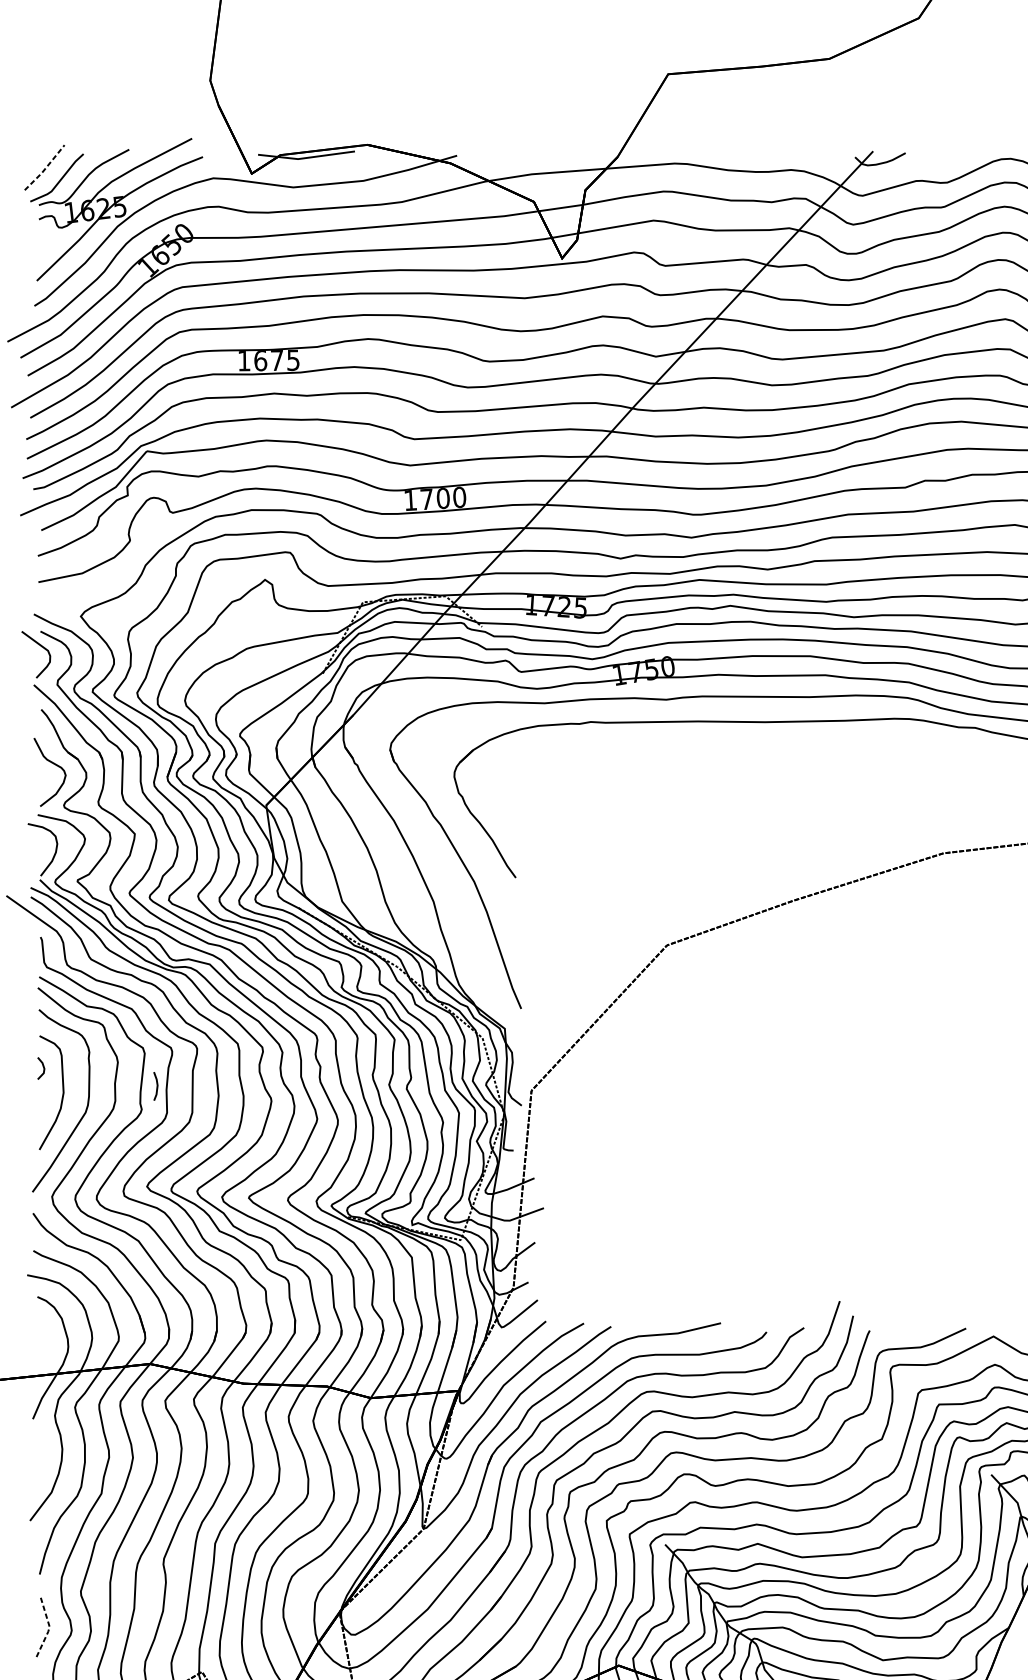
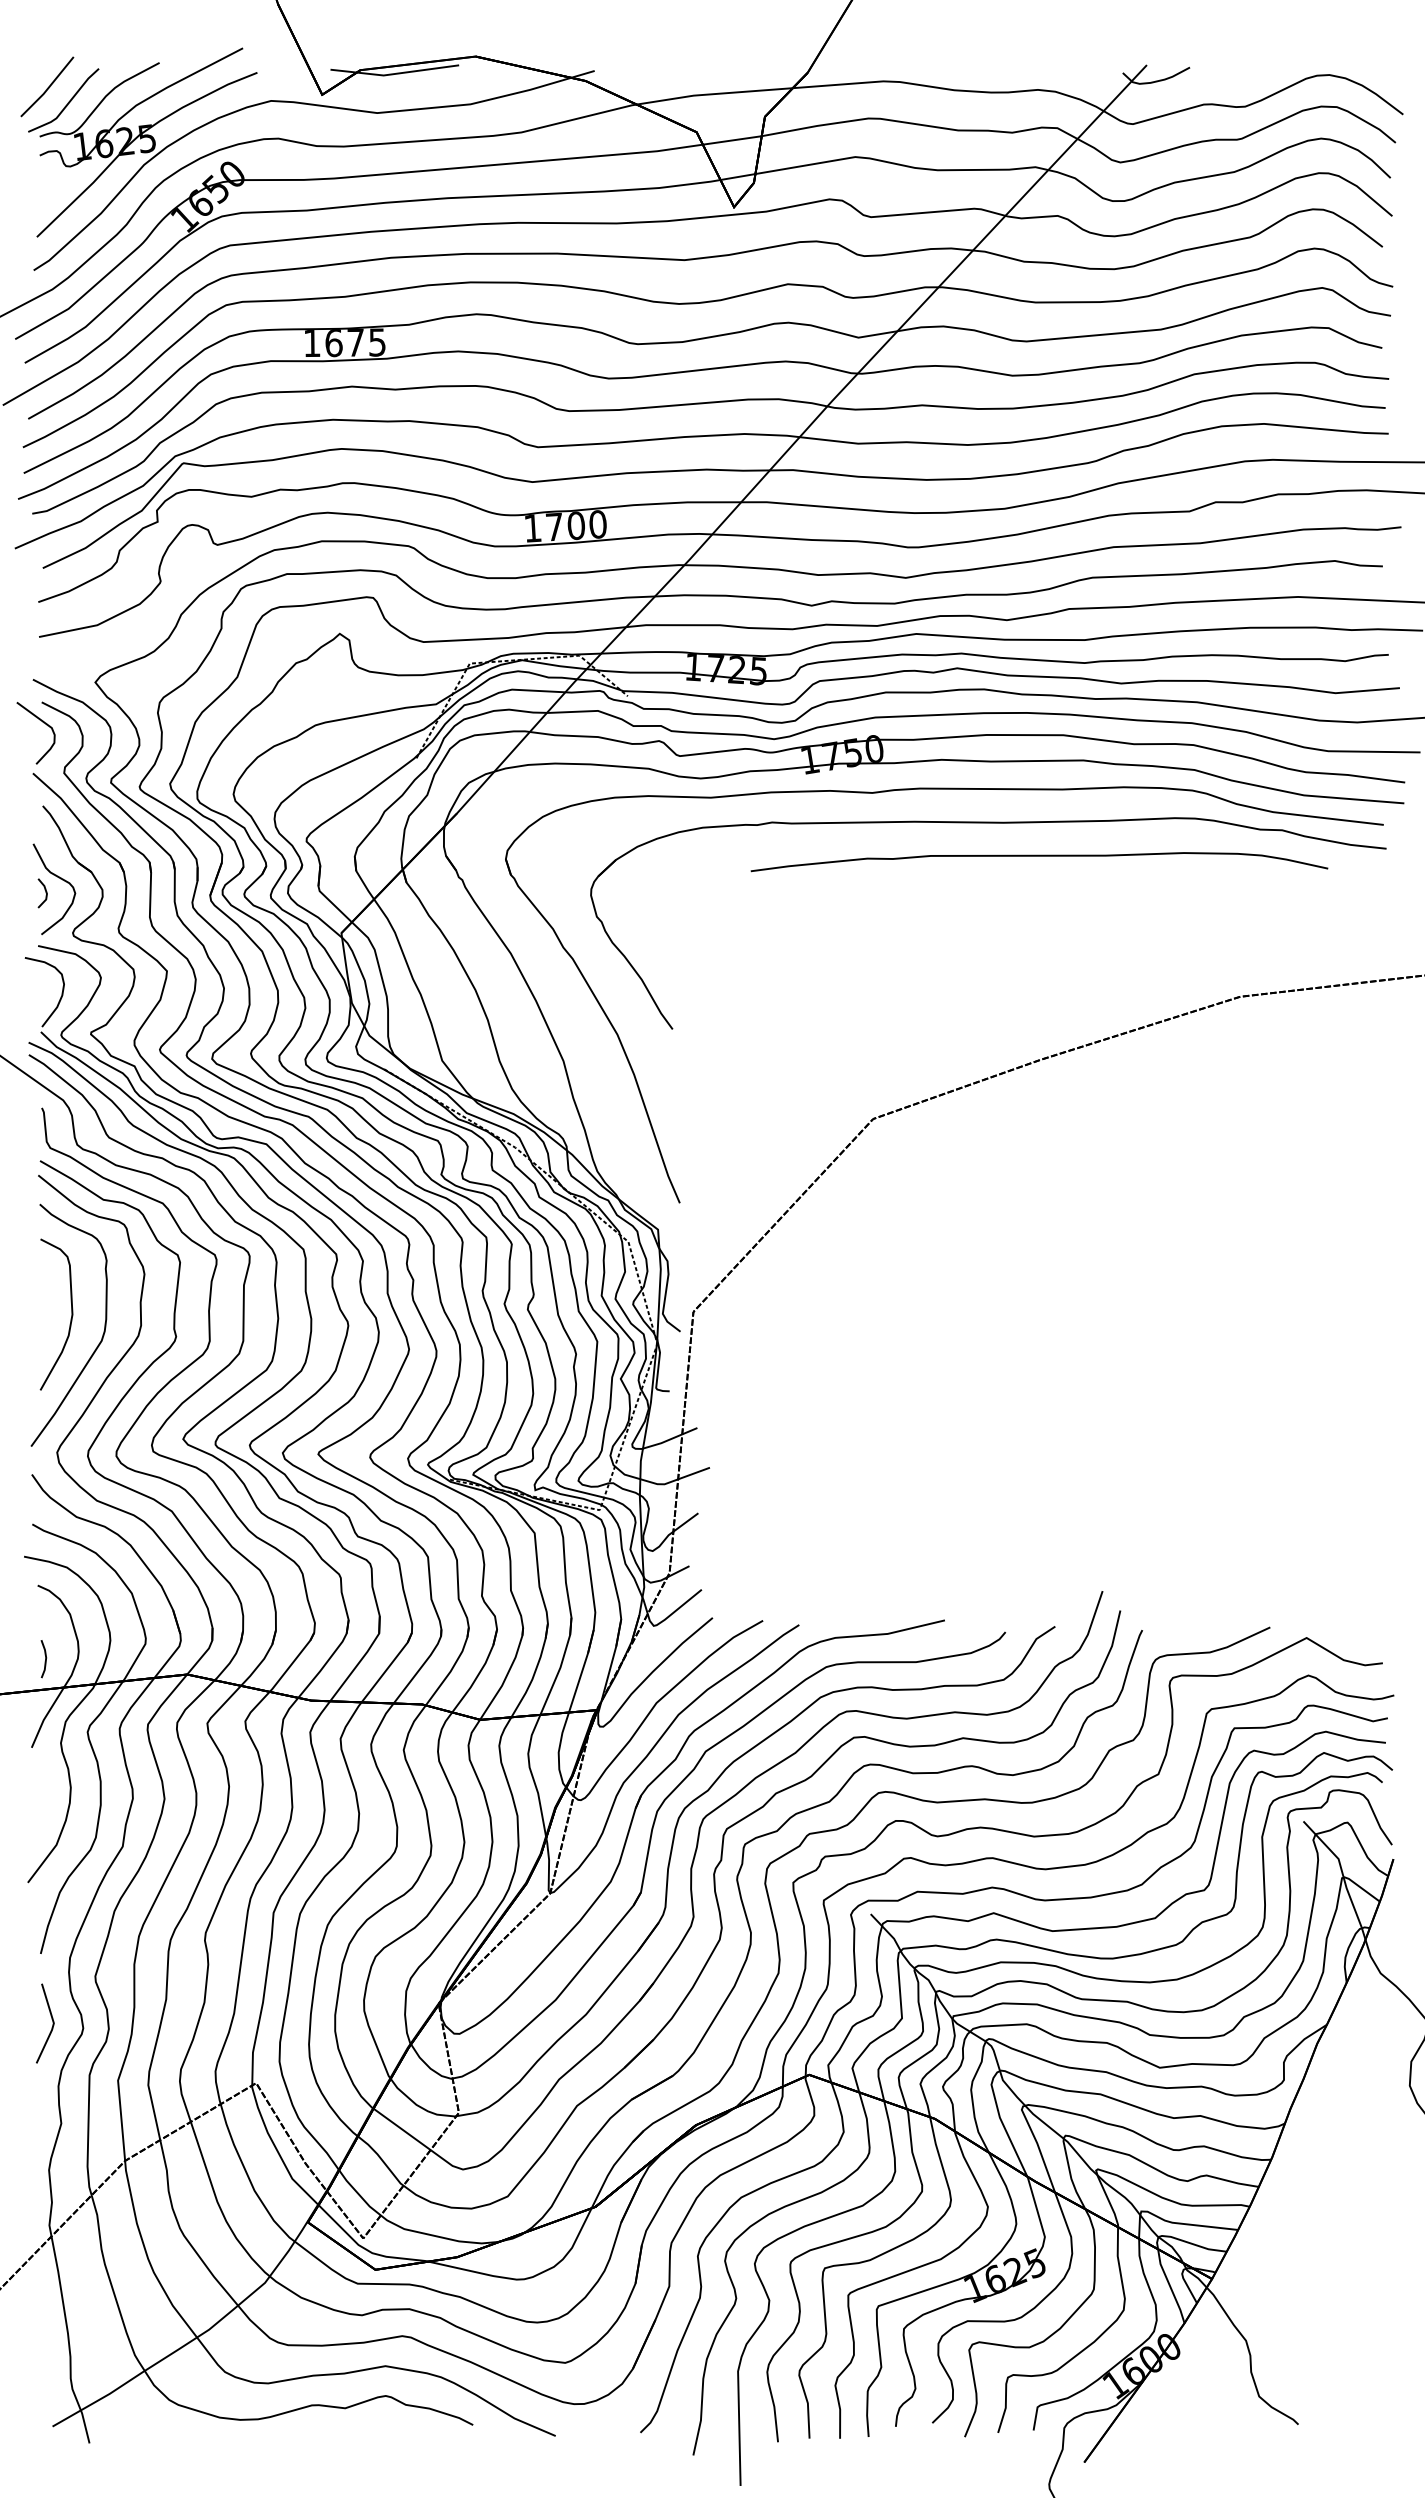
line: (45, 168) -> (48, 88), dashed -> solid
curve: (792, 747) -> (1039, 856), added
line: (43, 1068) -> (45, 893), moved
line: (157, 1086) -> (45, 1659), moved
line: (49, 1627) -> (53, 2024), dashed -> solid

